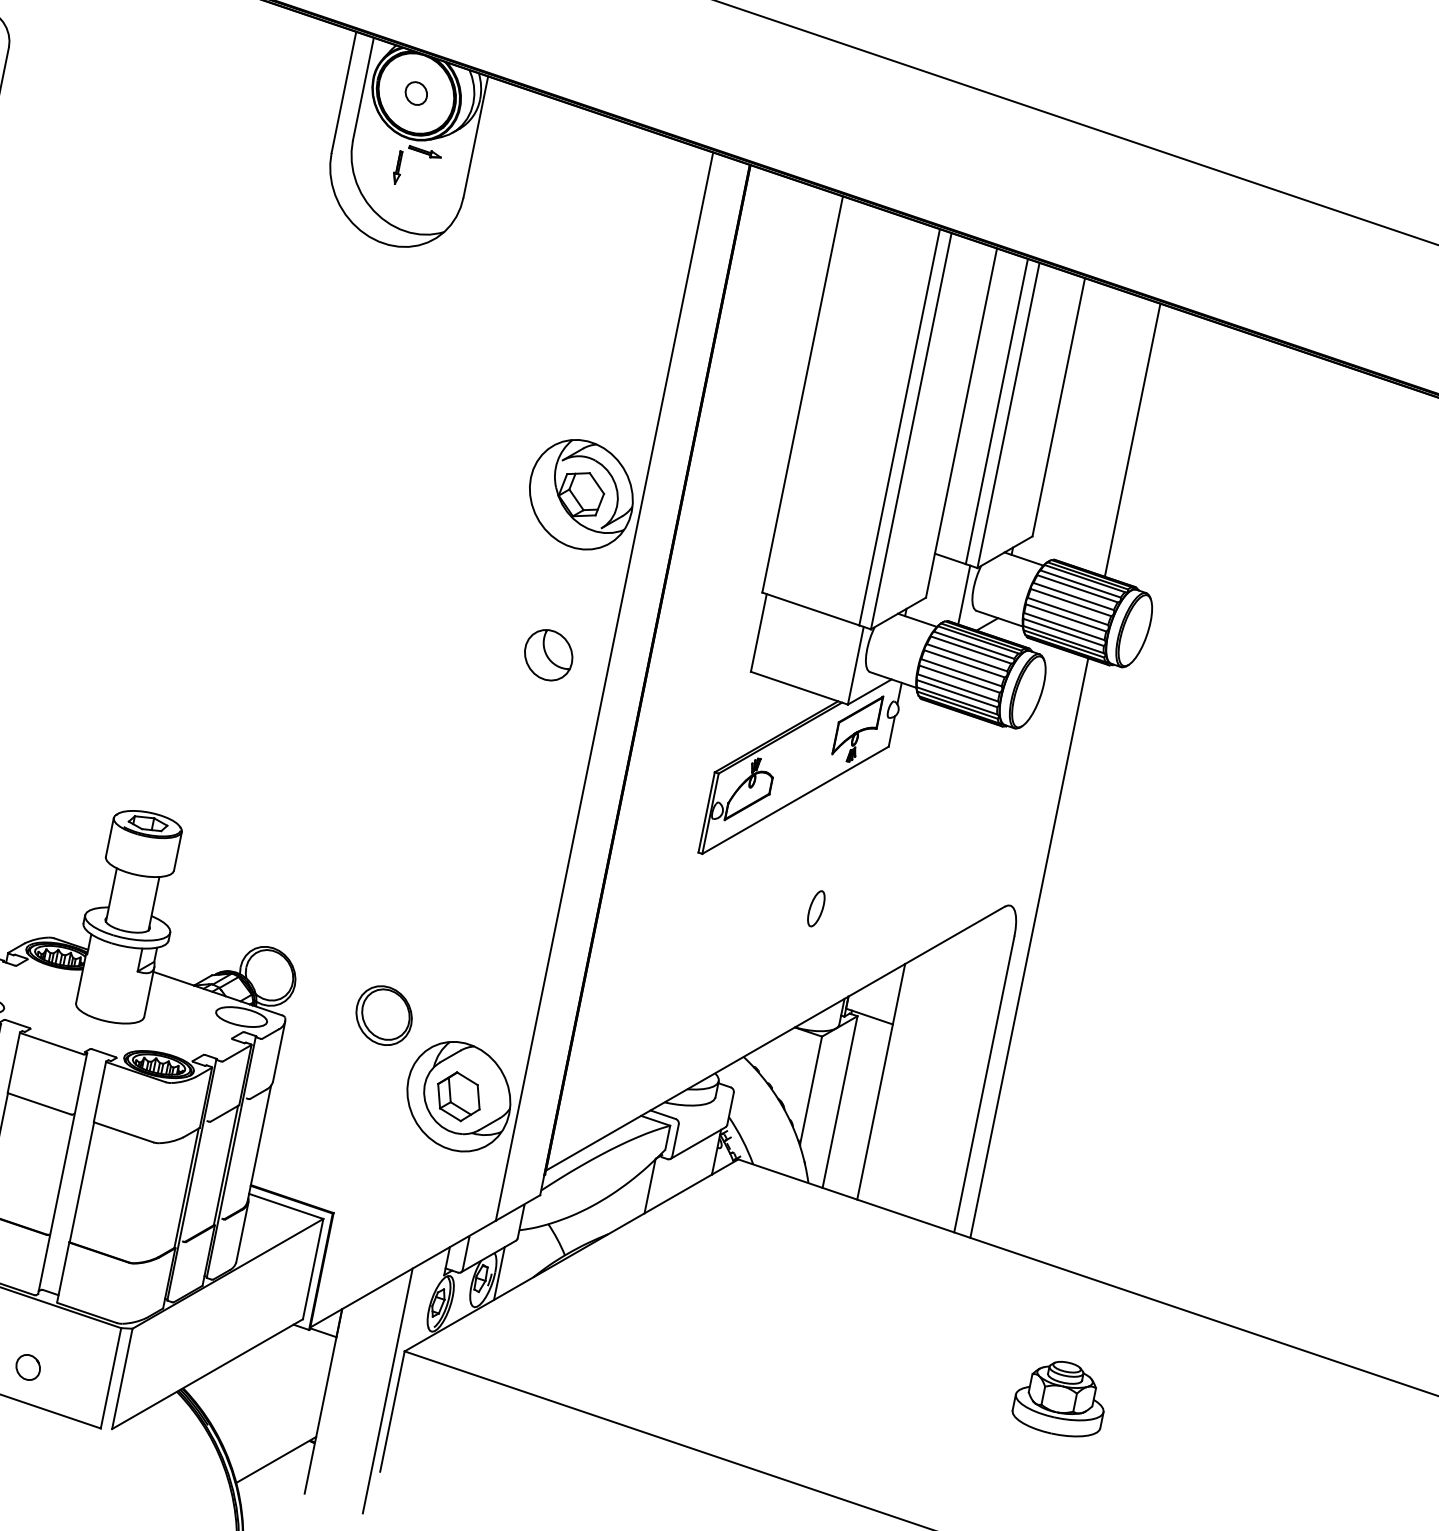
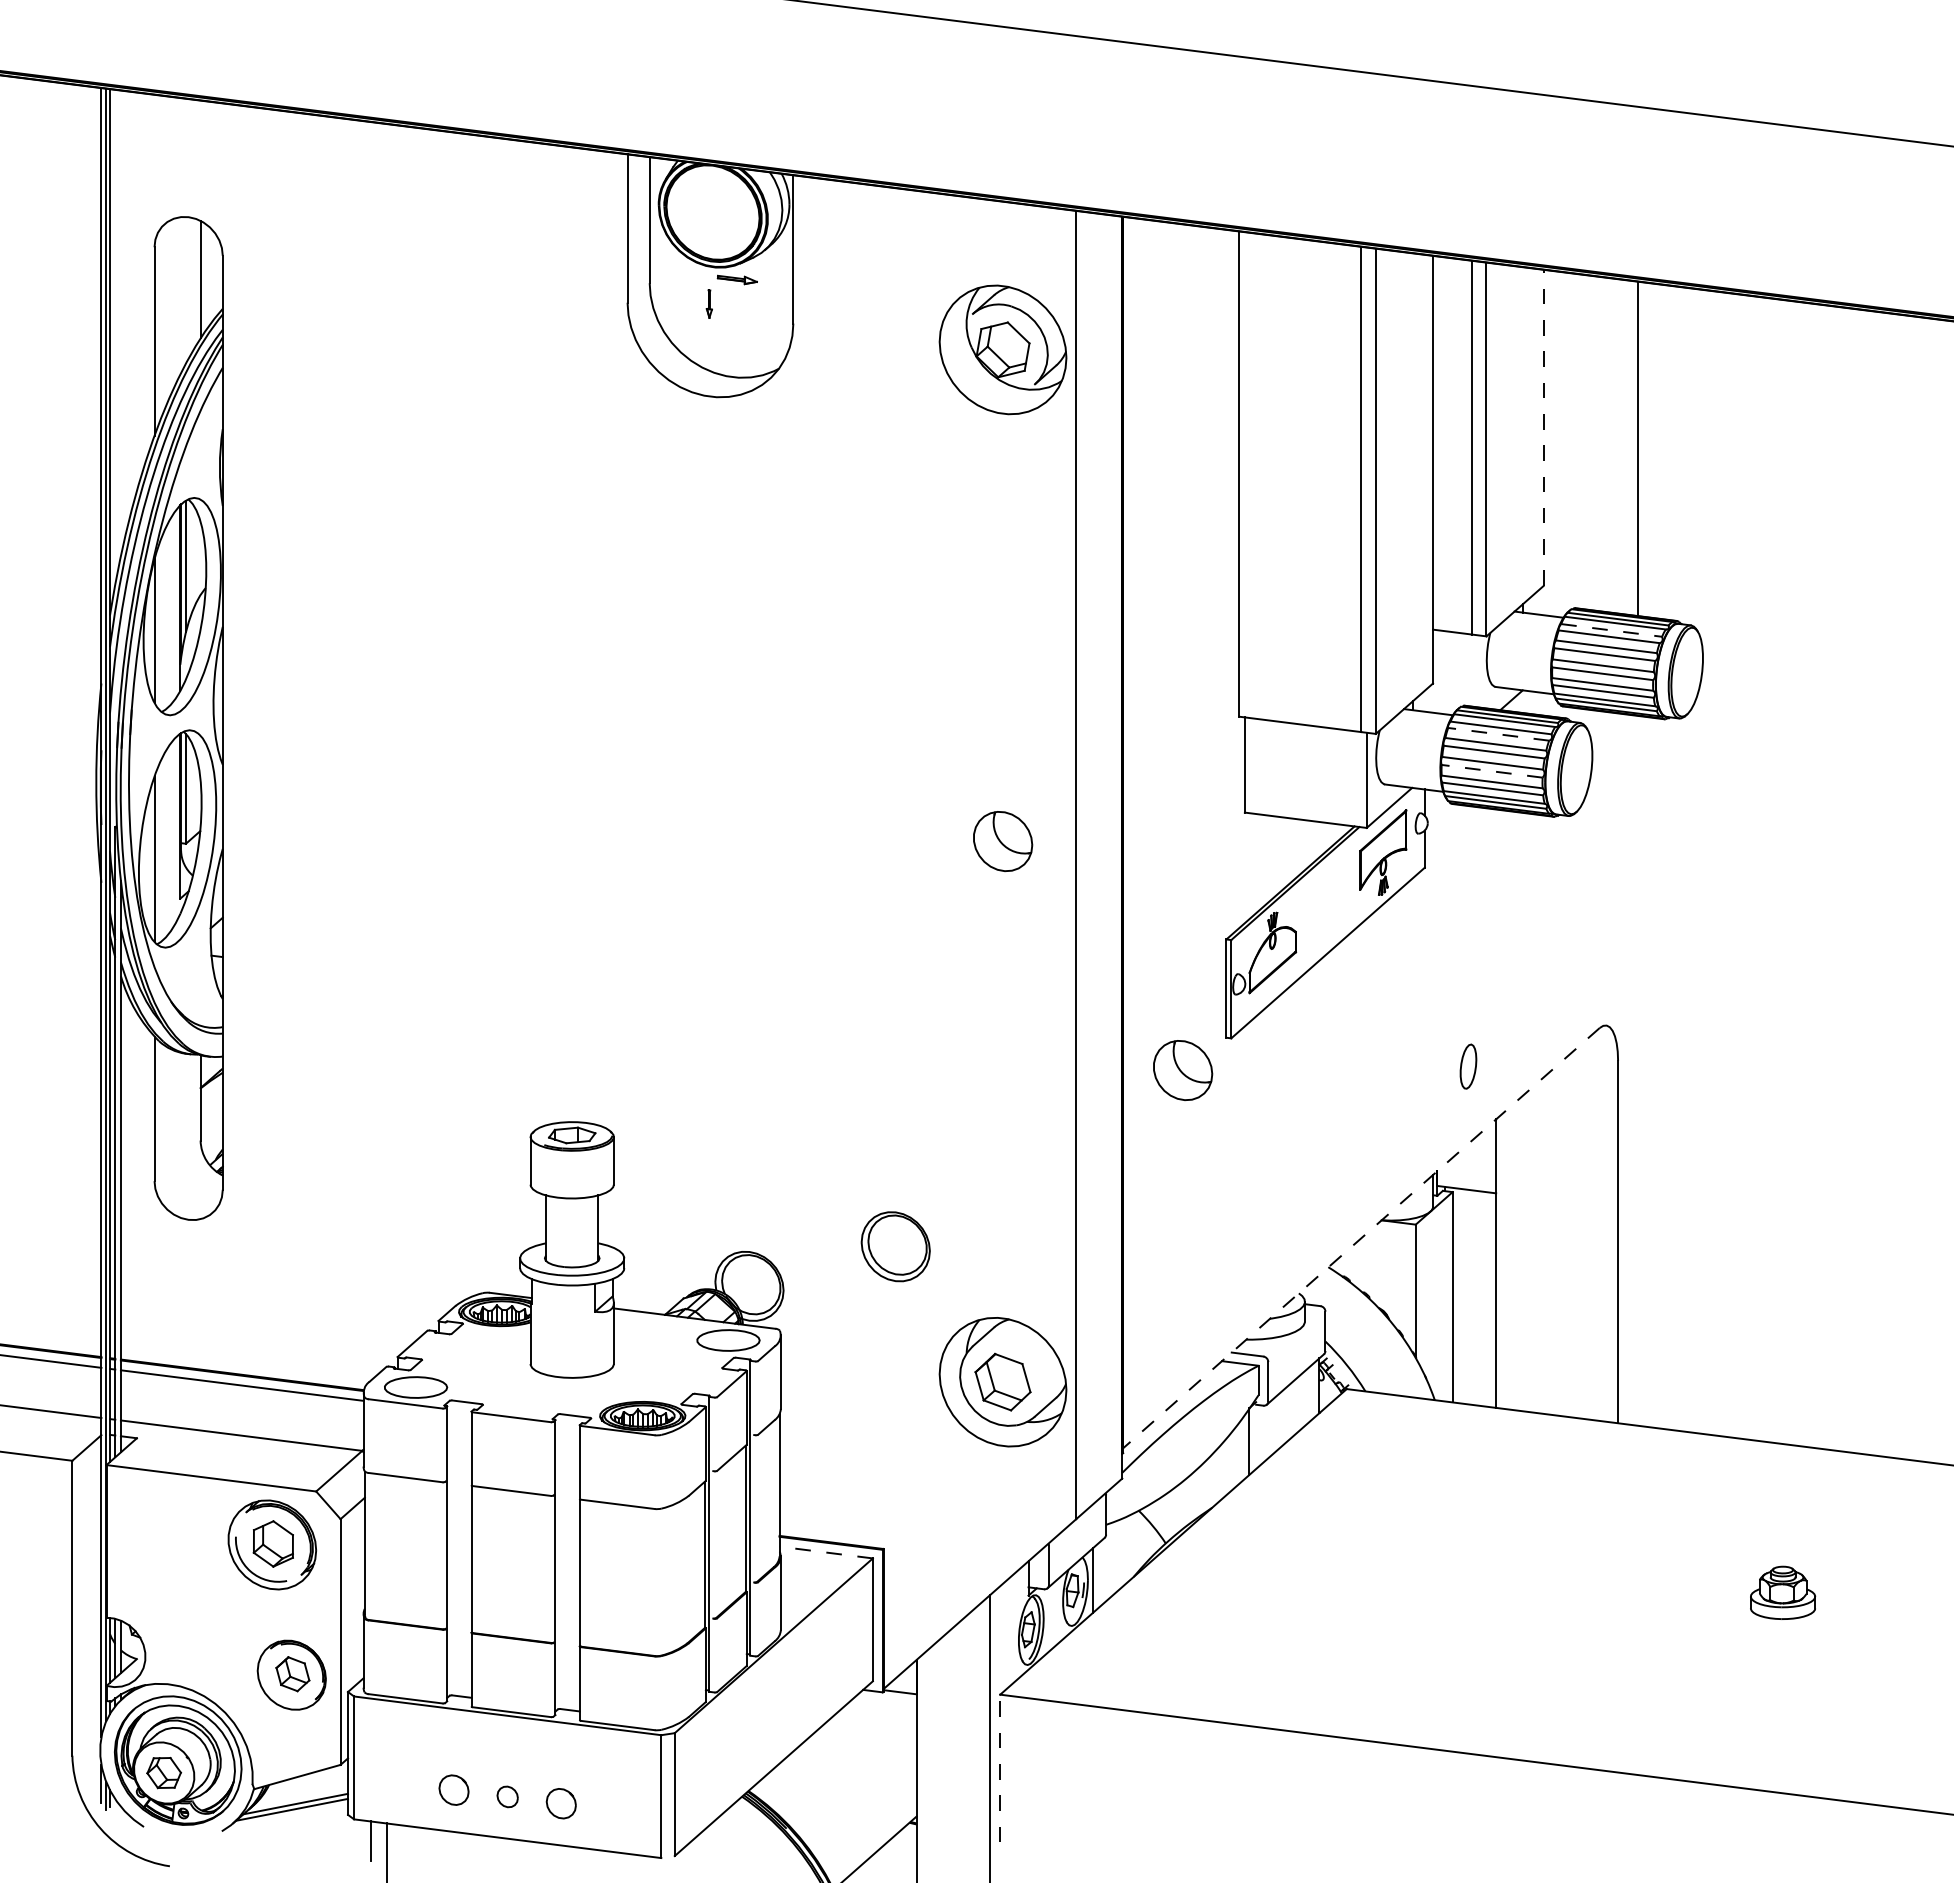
part: (416, 93) -> (713, 212), removed
part: (398, 167) -> (709, 303), size x0.7
line: (1058, 407) -> (1543, 427), solid -> dashed
part: (580, 494) -> (1002, 349), moved
line: (1080, 584) -> (1611, 630), solid -> dashed
line: (964, 595) -> (1477, 671), removed
line: (971, 650) -> (1498, 734), solid -> dashed
line: (959, 679) -> (1492, 771), solid -> dashed
part: (657, 872) -> (1183, 1070), added
part: (816, 908) -> (1468, 1066), moved
line: (1029, 947) -> (1638, 1070), removed
part: (383, 1015) -> (895, 1246), moved
line: (775, 1038) -> (1361, 1238), solid -> dashed
line: (285, 1206) -> (825, 1552), solid -> dashed
part: (1060, 1397) -> (1782, 1592), size x0.6
line: (392, 1411) -> (1000, 1768), solid -> dashed

